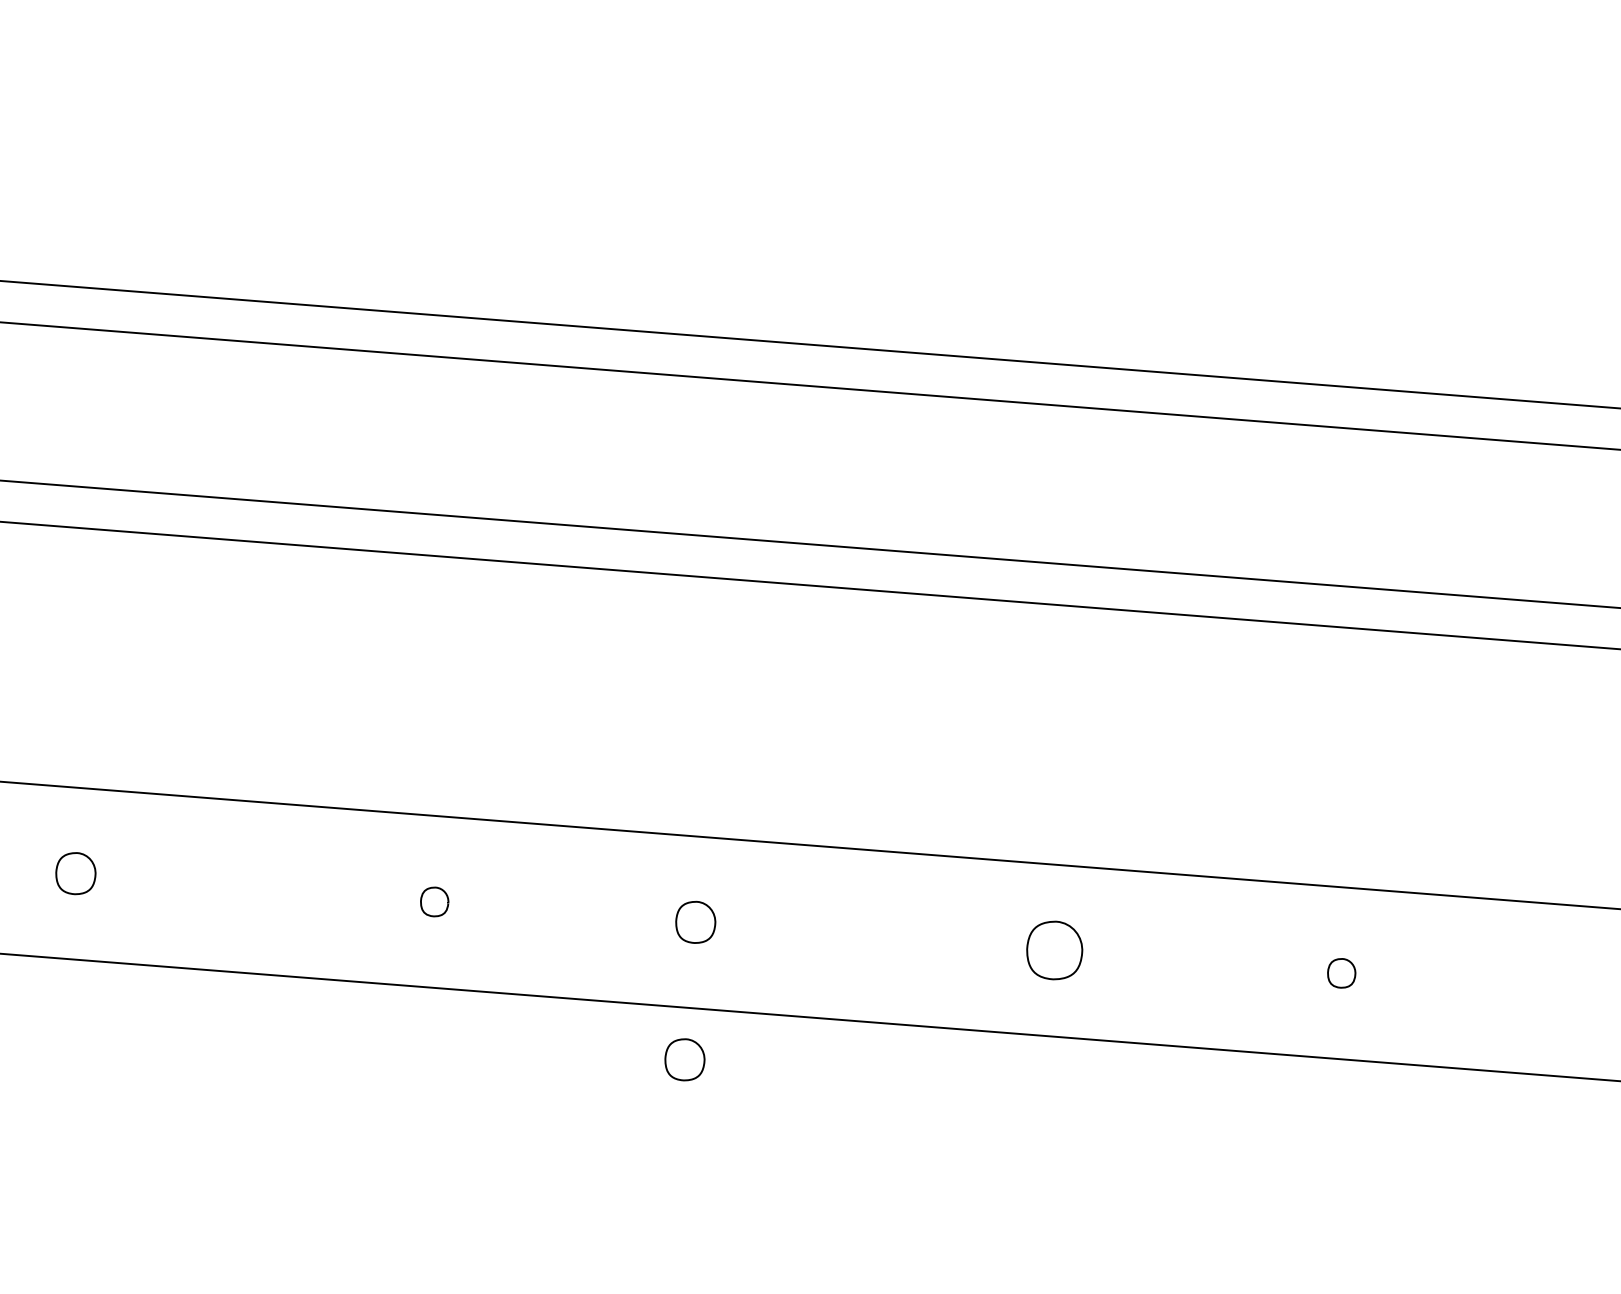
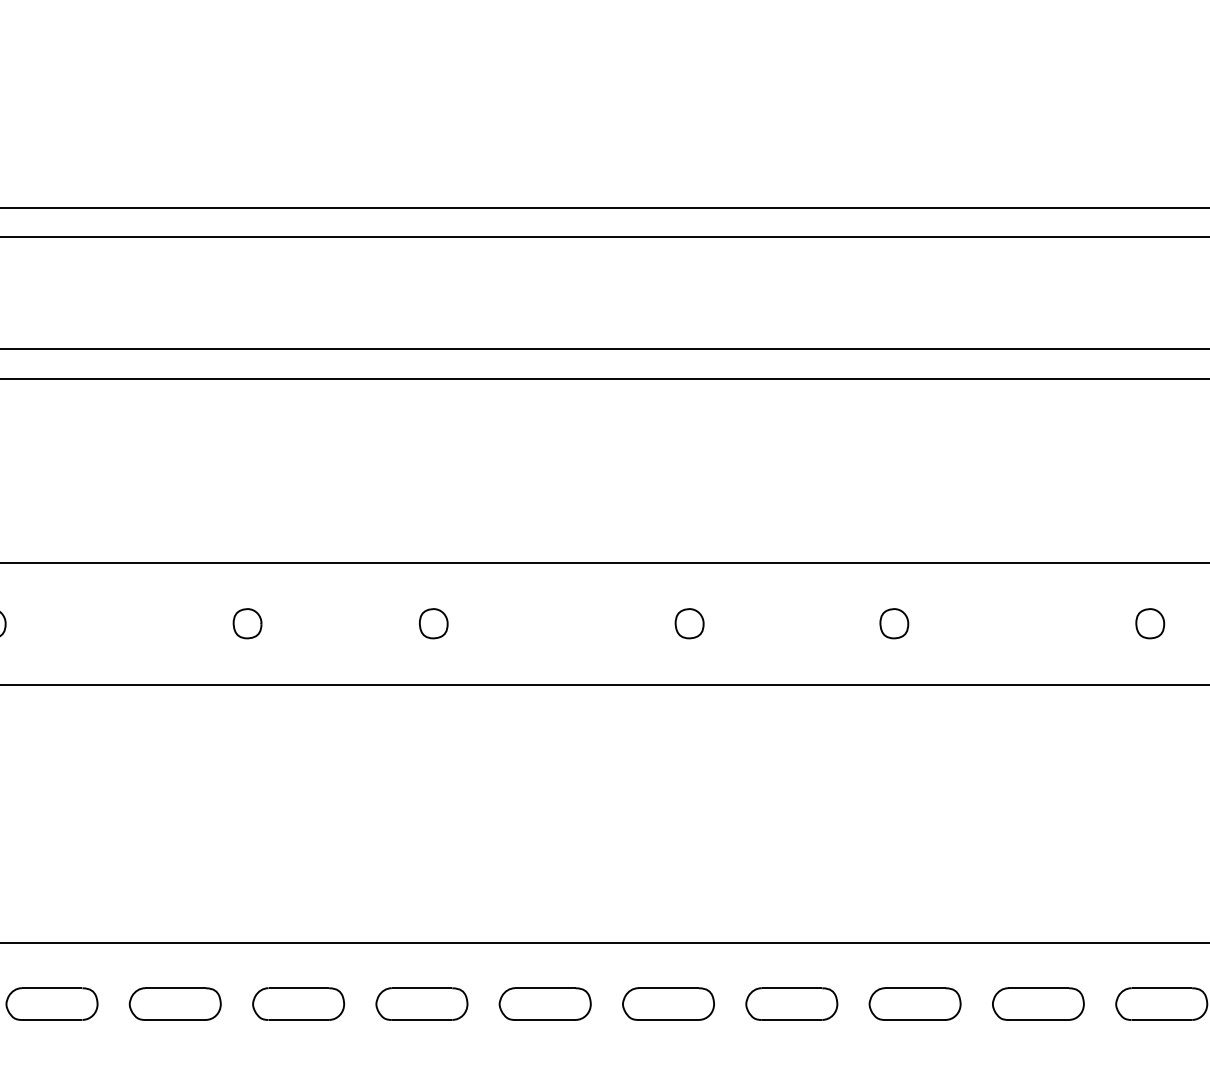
part: (434, 901) -> (247, 623), size x1.43
part: (1054, 950) -> (689, 623), size x0.71
part: (1341, 972) -> (894, 623), size x1.43
part: (684, 1059) -> (433, 721), removed

